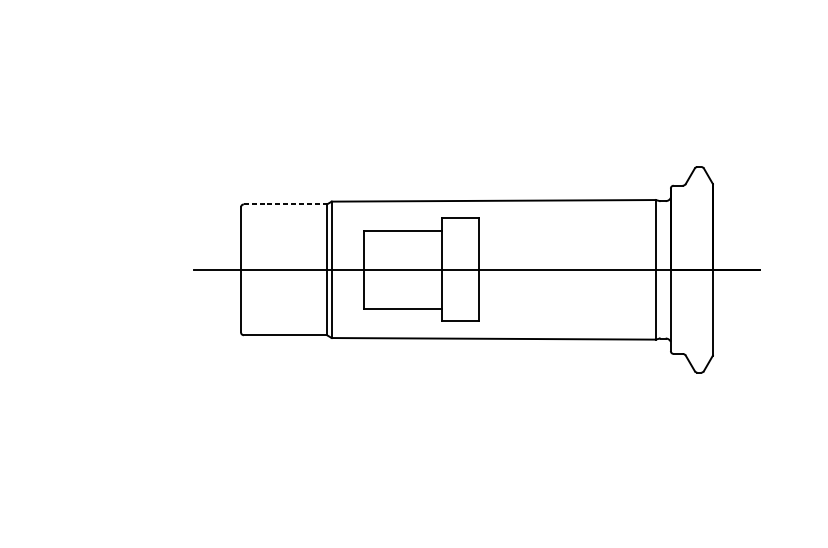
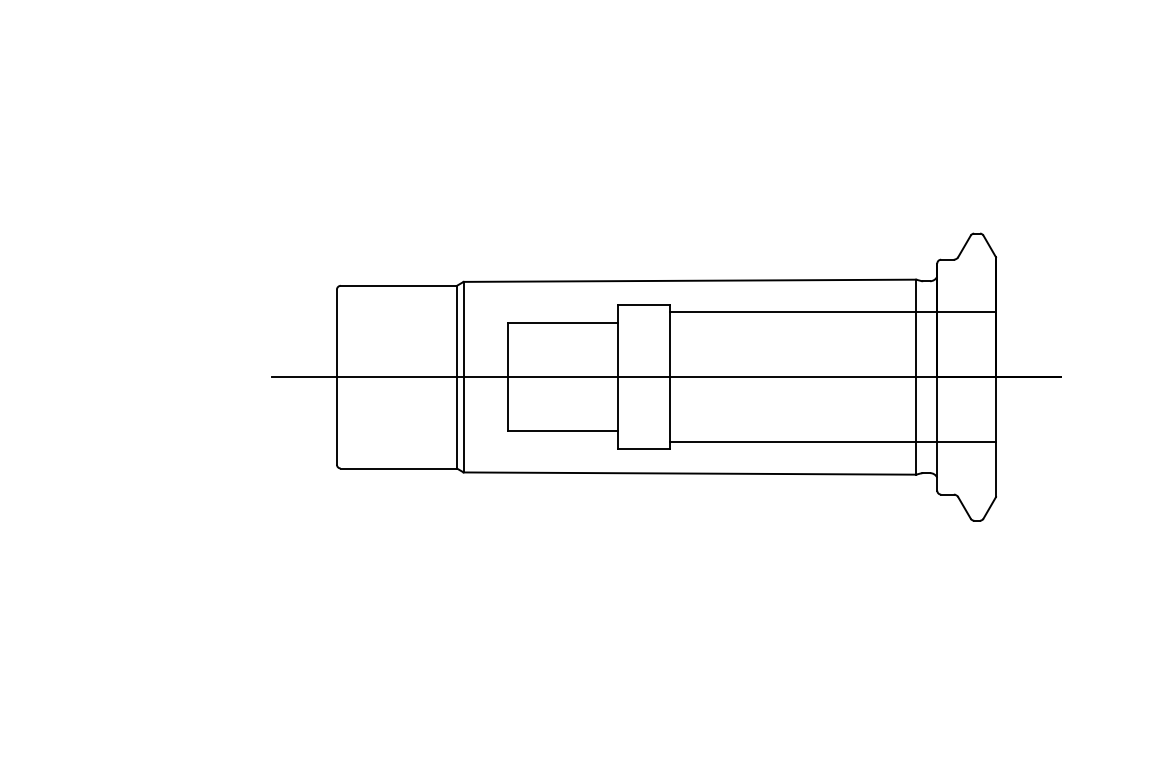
line: (285, 204) -> (399, 285), dashed -> solid
line: (595, 222) -> (832, 311), added
line: (595, 316) -> (832, 442), added

